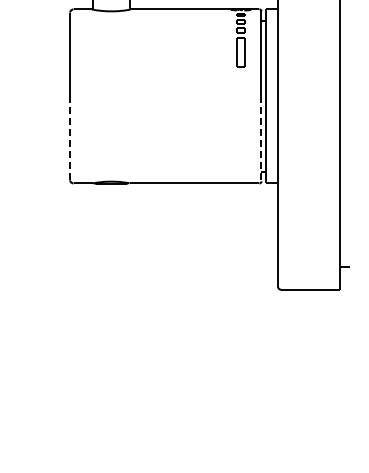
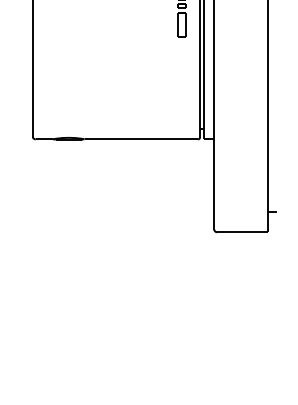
line: (70, 138) -> (33, 100), dashed -> solid
line: (261, 139) -> (199, 101), dashed -> solid

